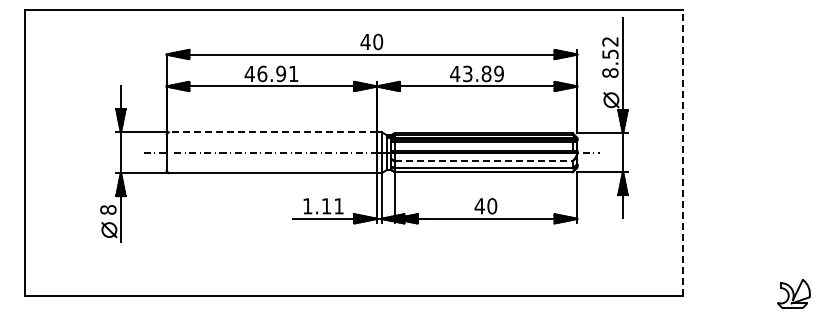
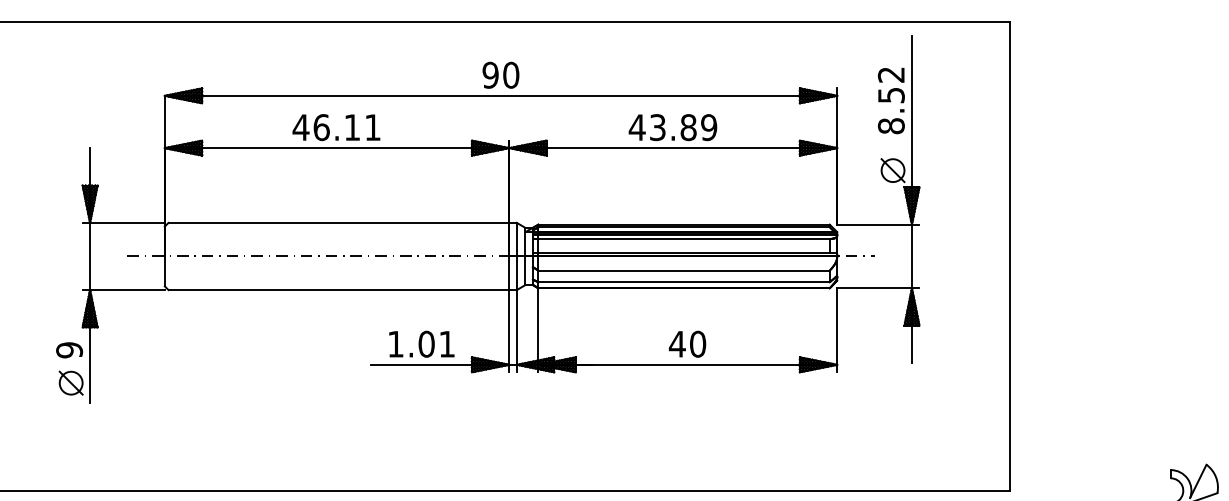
text: (365, 41) -> (490, 74), 40 -> 90
text: (281, 73) -> (352, 126), 46.91 -> 46.11
line: (272, 132) -> (338, 223), dashed -> solid
line: (682, 152) -> (1009, 256), dashed -> solid
line: (483, 161) -> (683, 270), dashed -> solid
text: (326, 206) -> (426, 344), 1.11 -> 1.01
text: (108, 209) -> (69, 349), 8 -> 9

